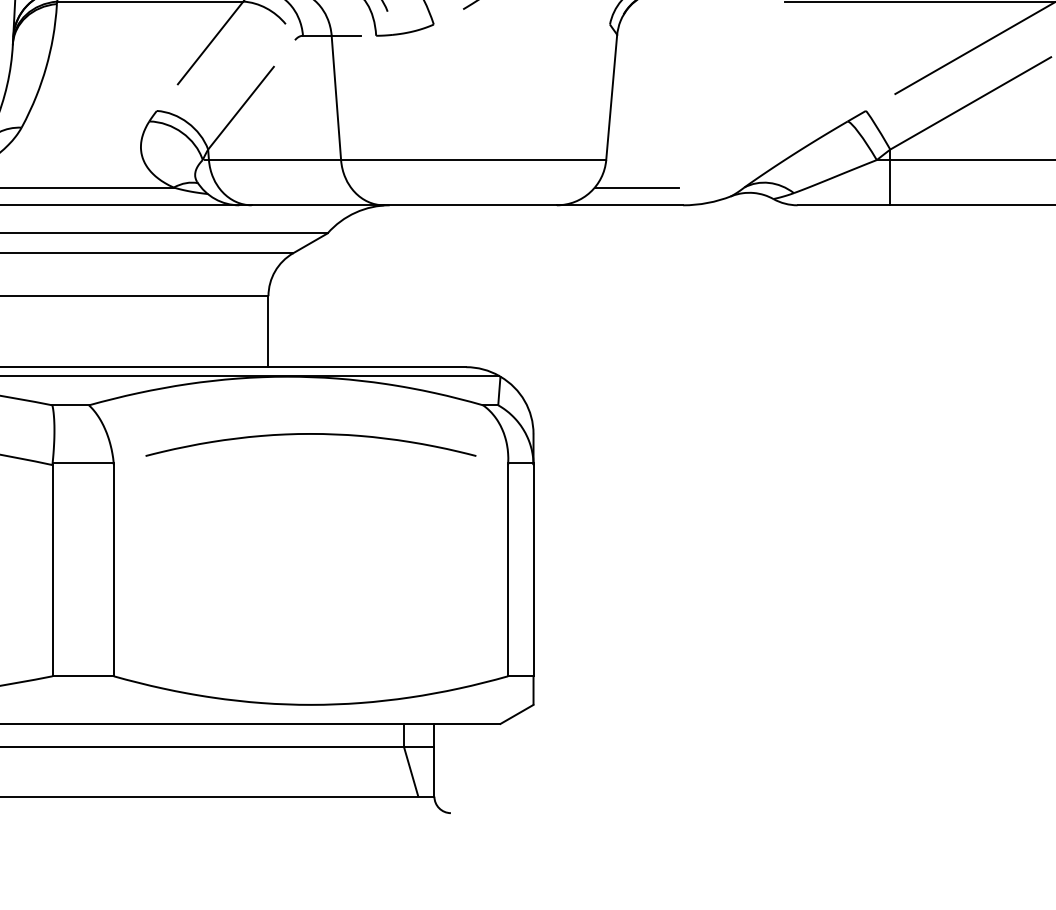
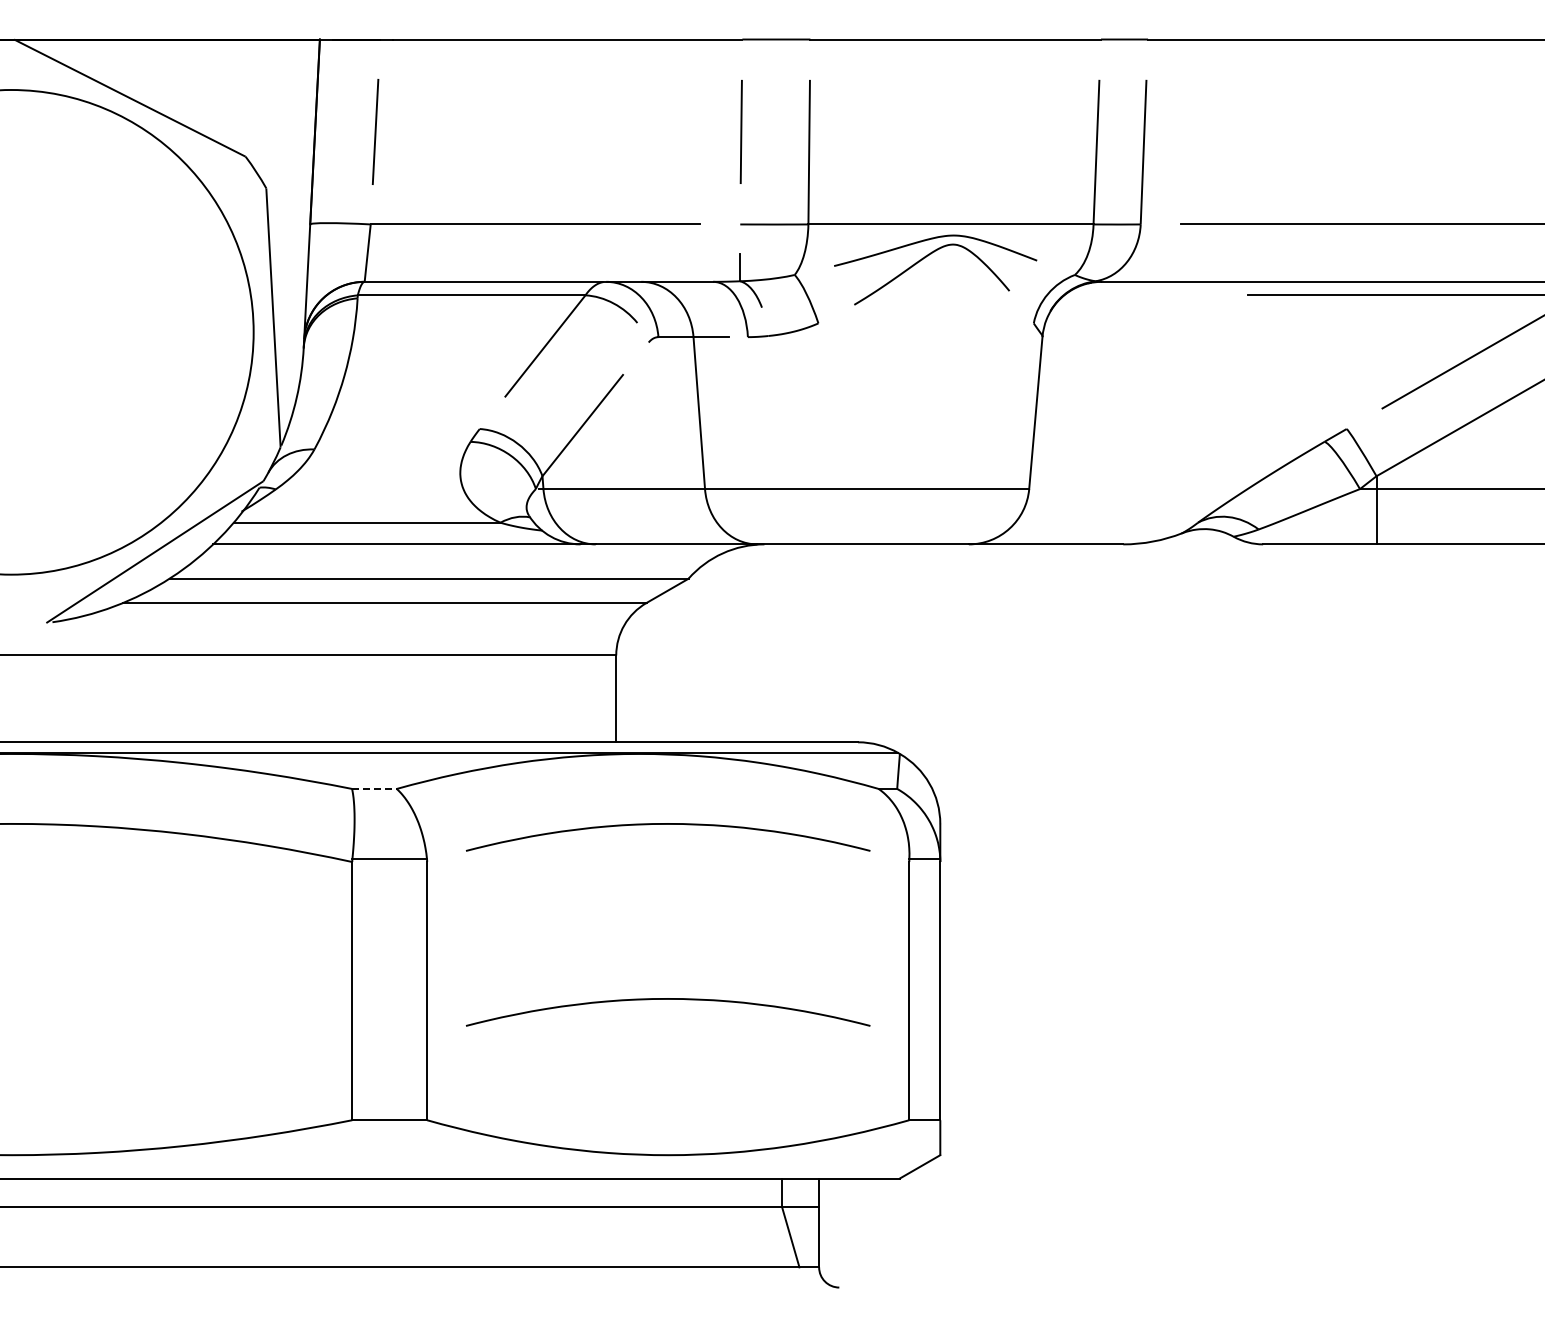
line: (636, 187) -> (1066, 522), removed
line: (70, 404) -> (374, 788), solid -> dashed
curve: (311, 577) -> (668, 999), added

